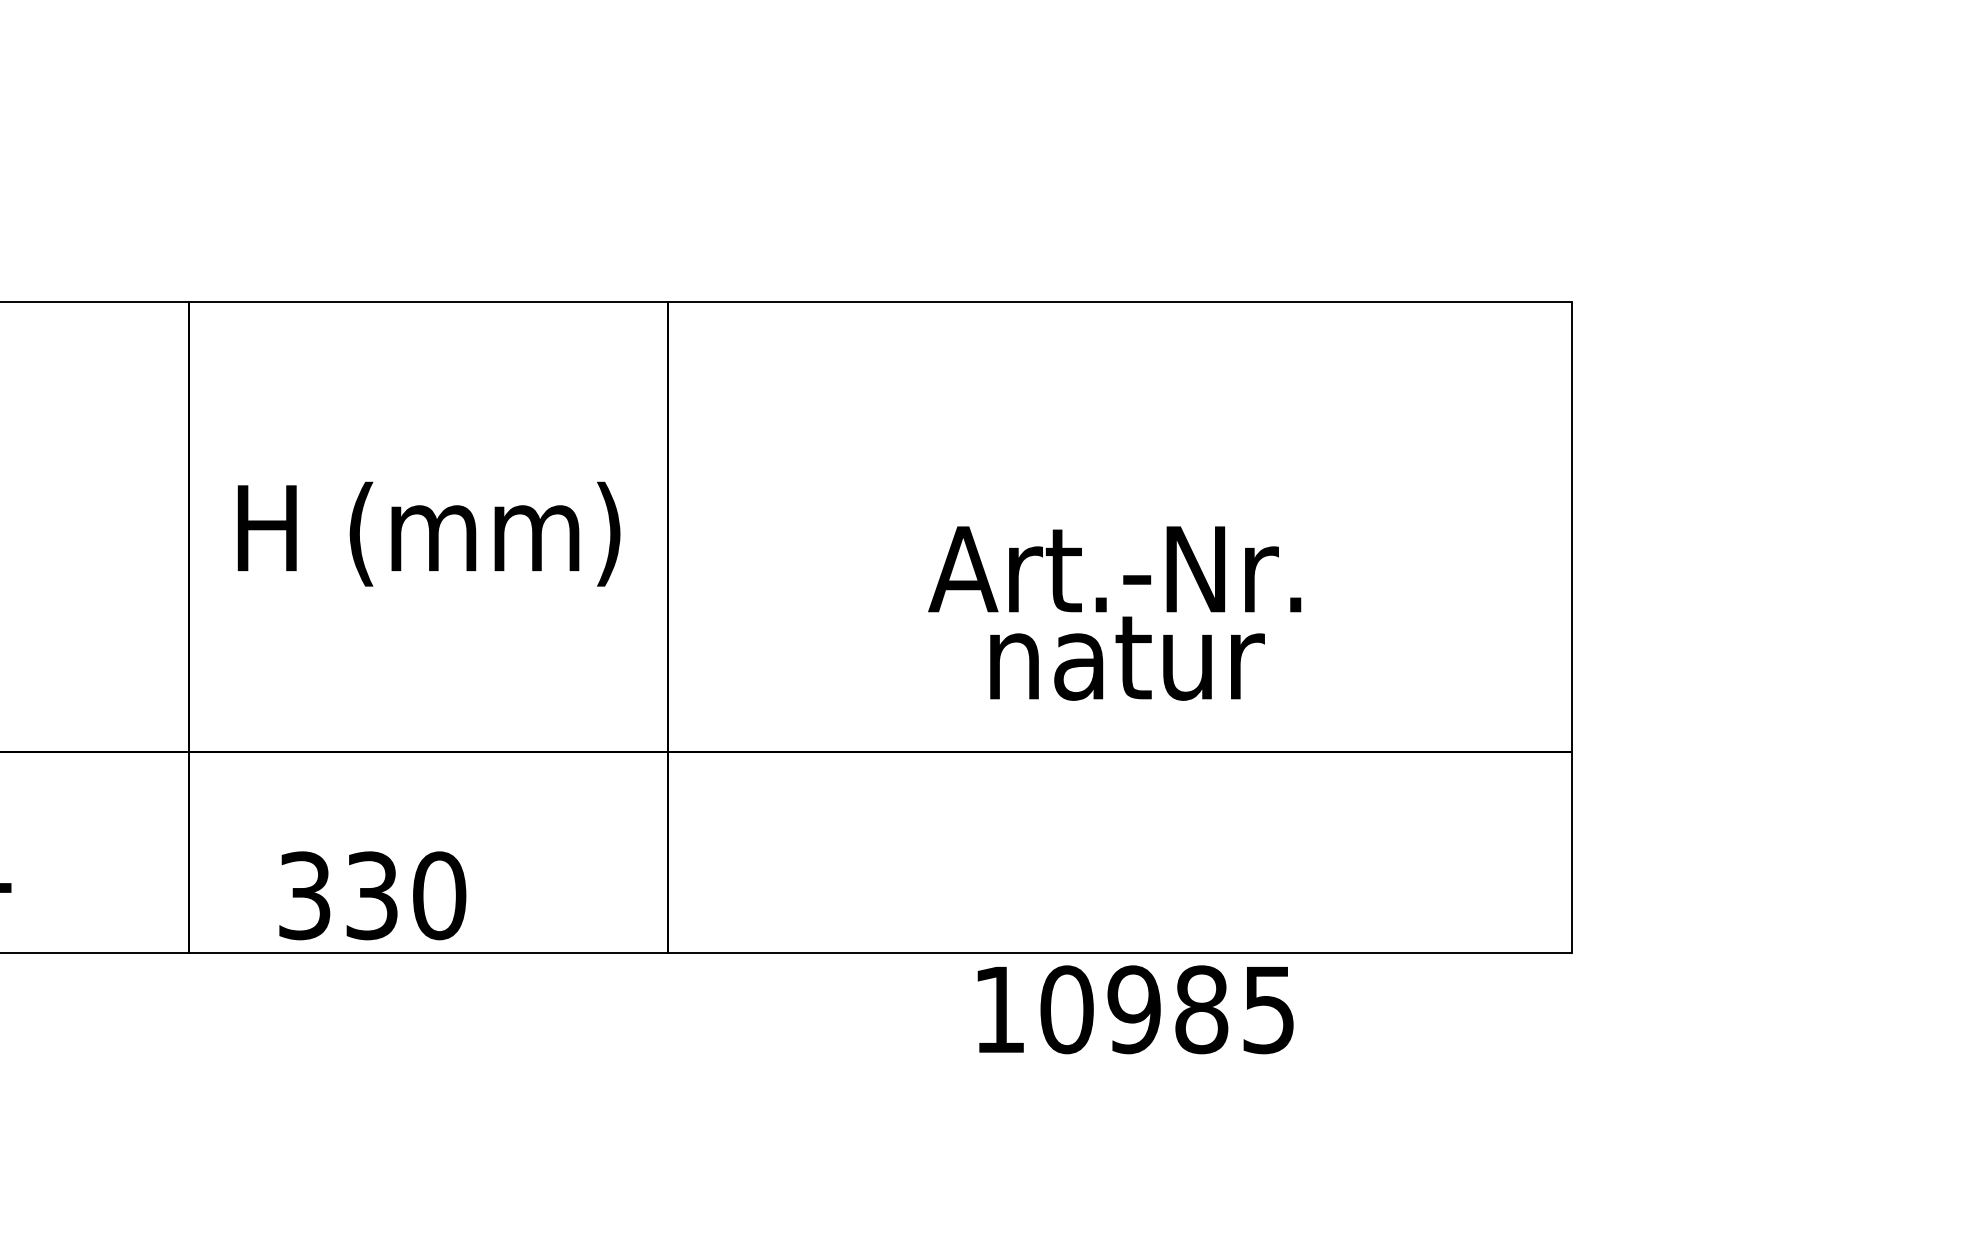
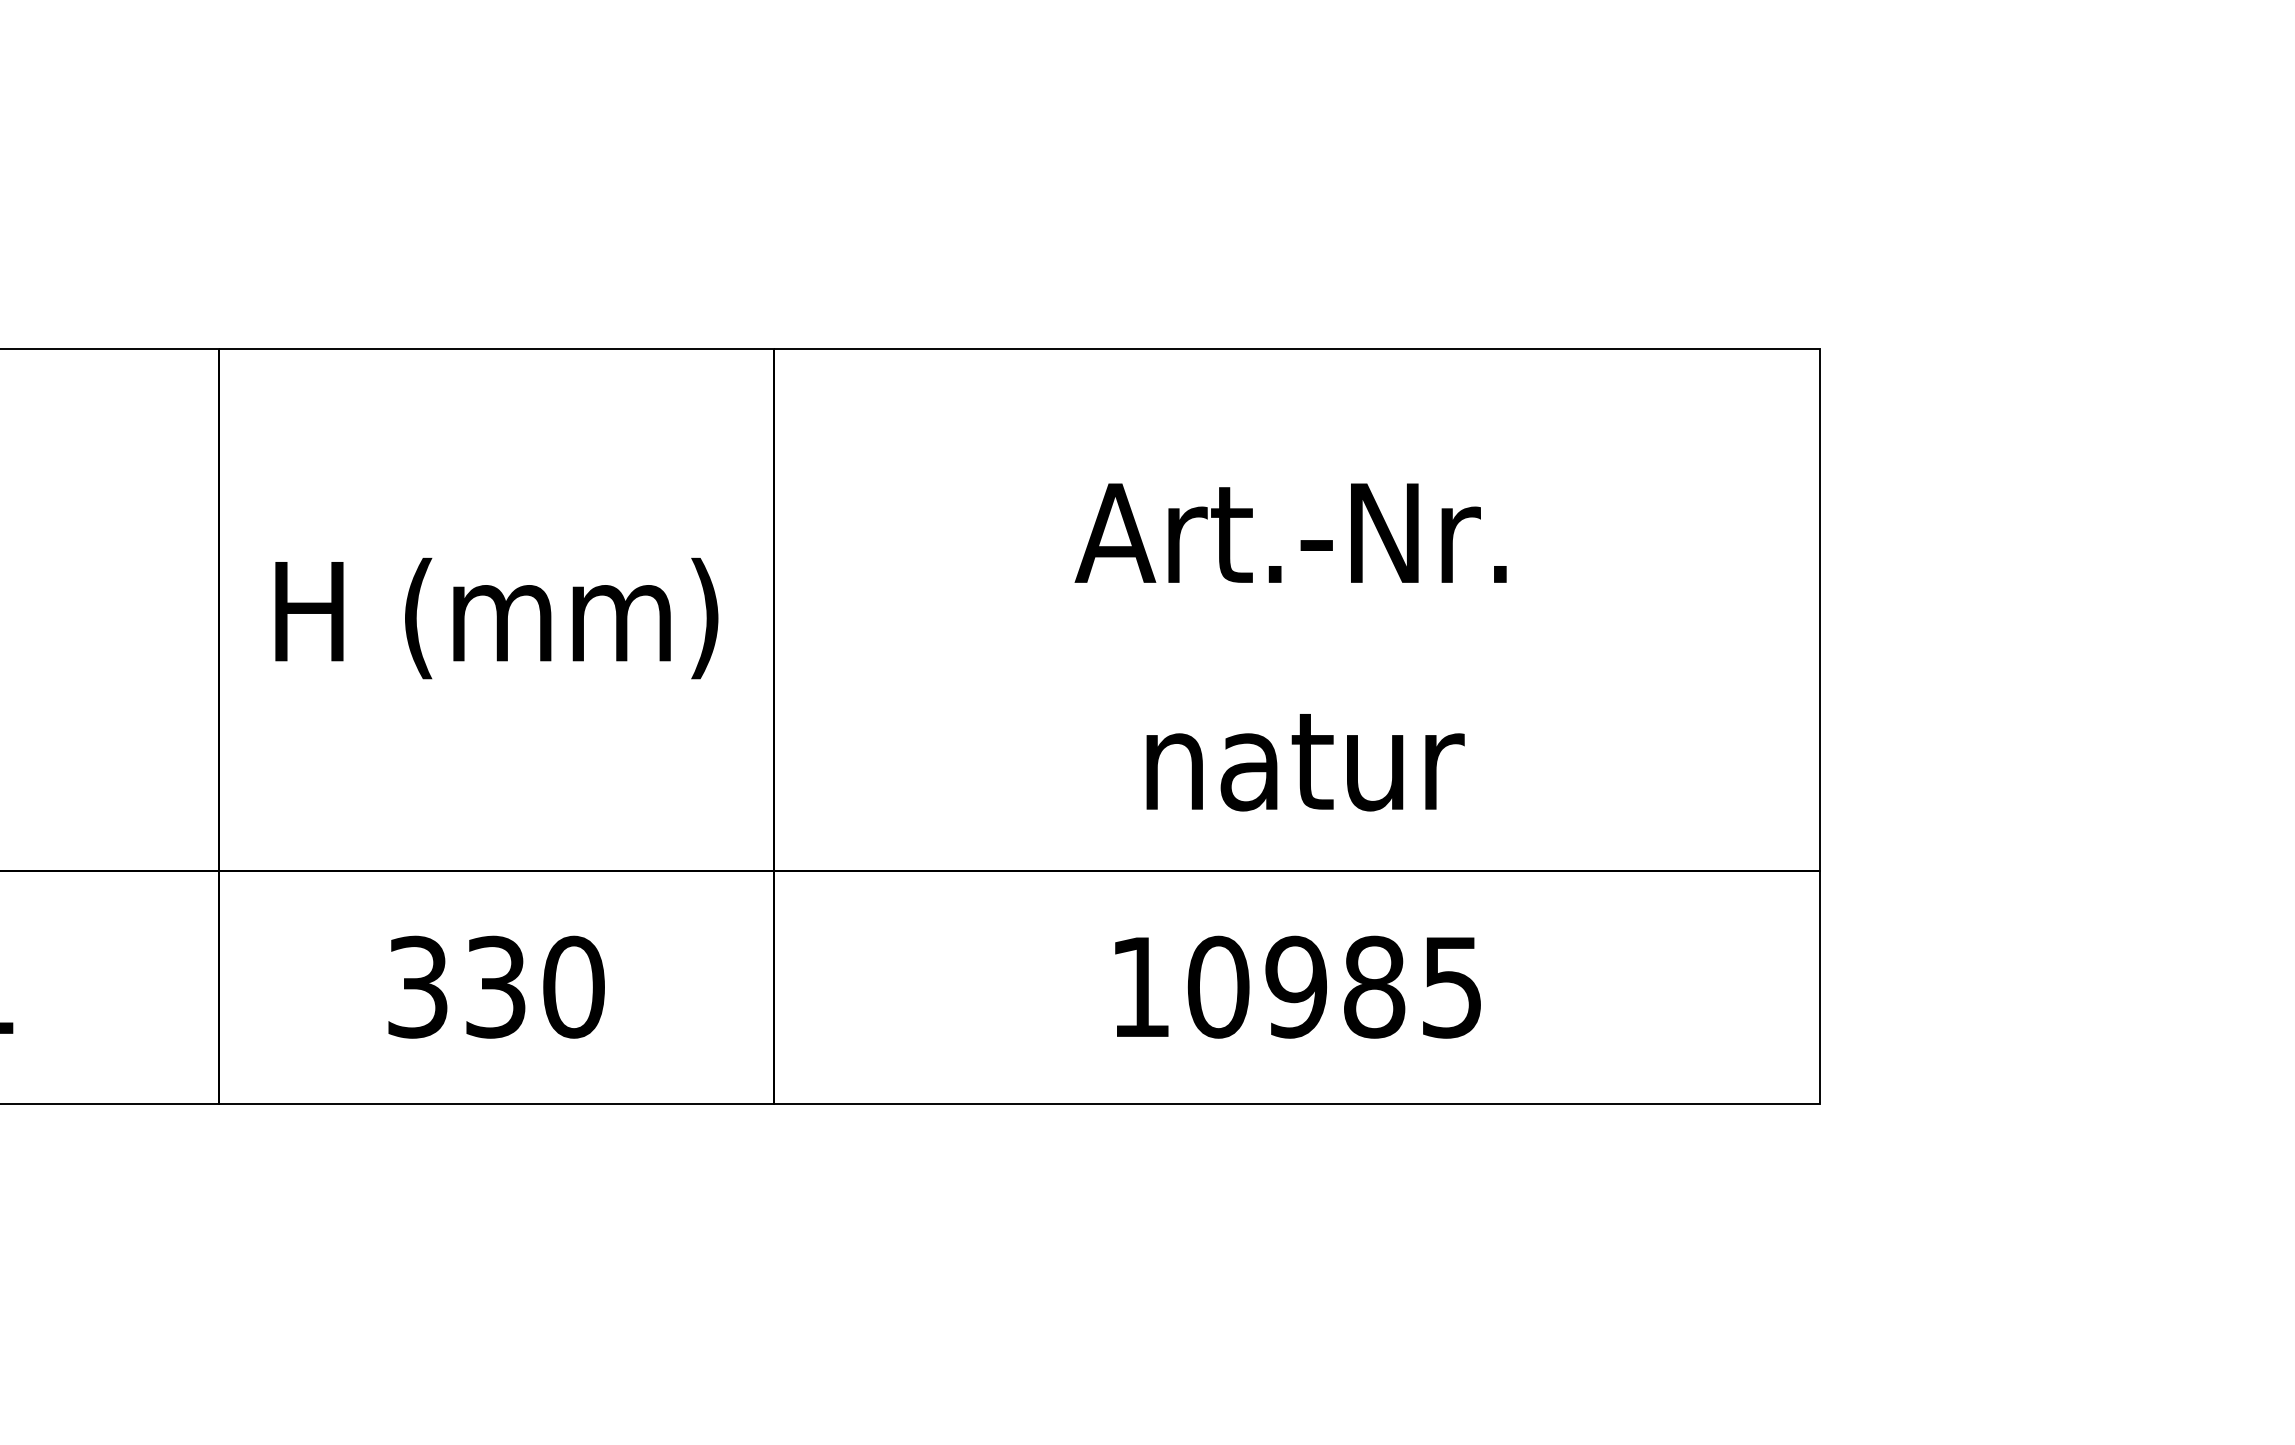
text: (1114, 568) -> (1290, 532), moved
text: (372, 895) -> (496, 986), moved
text: (1135, 1009) -> (1297, 986), moved

